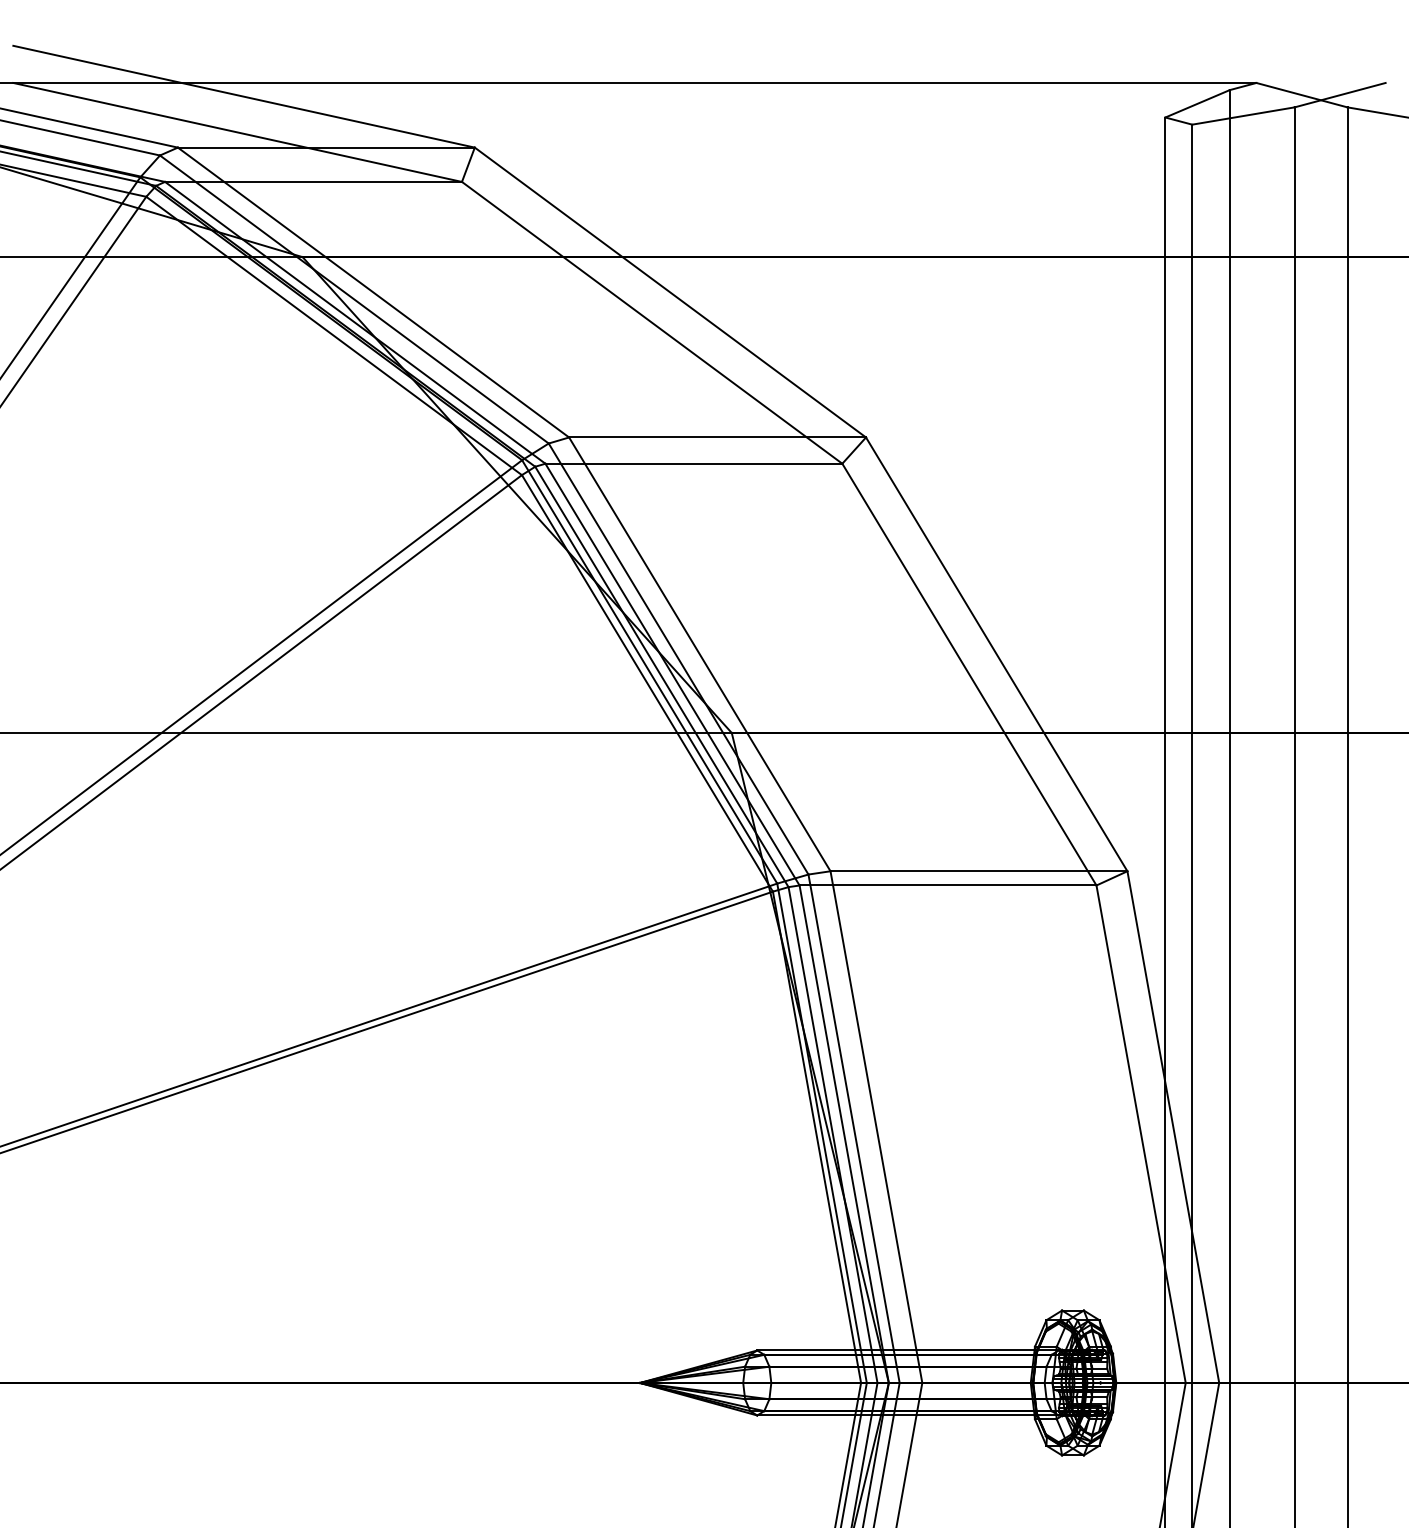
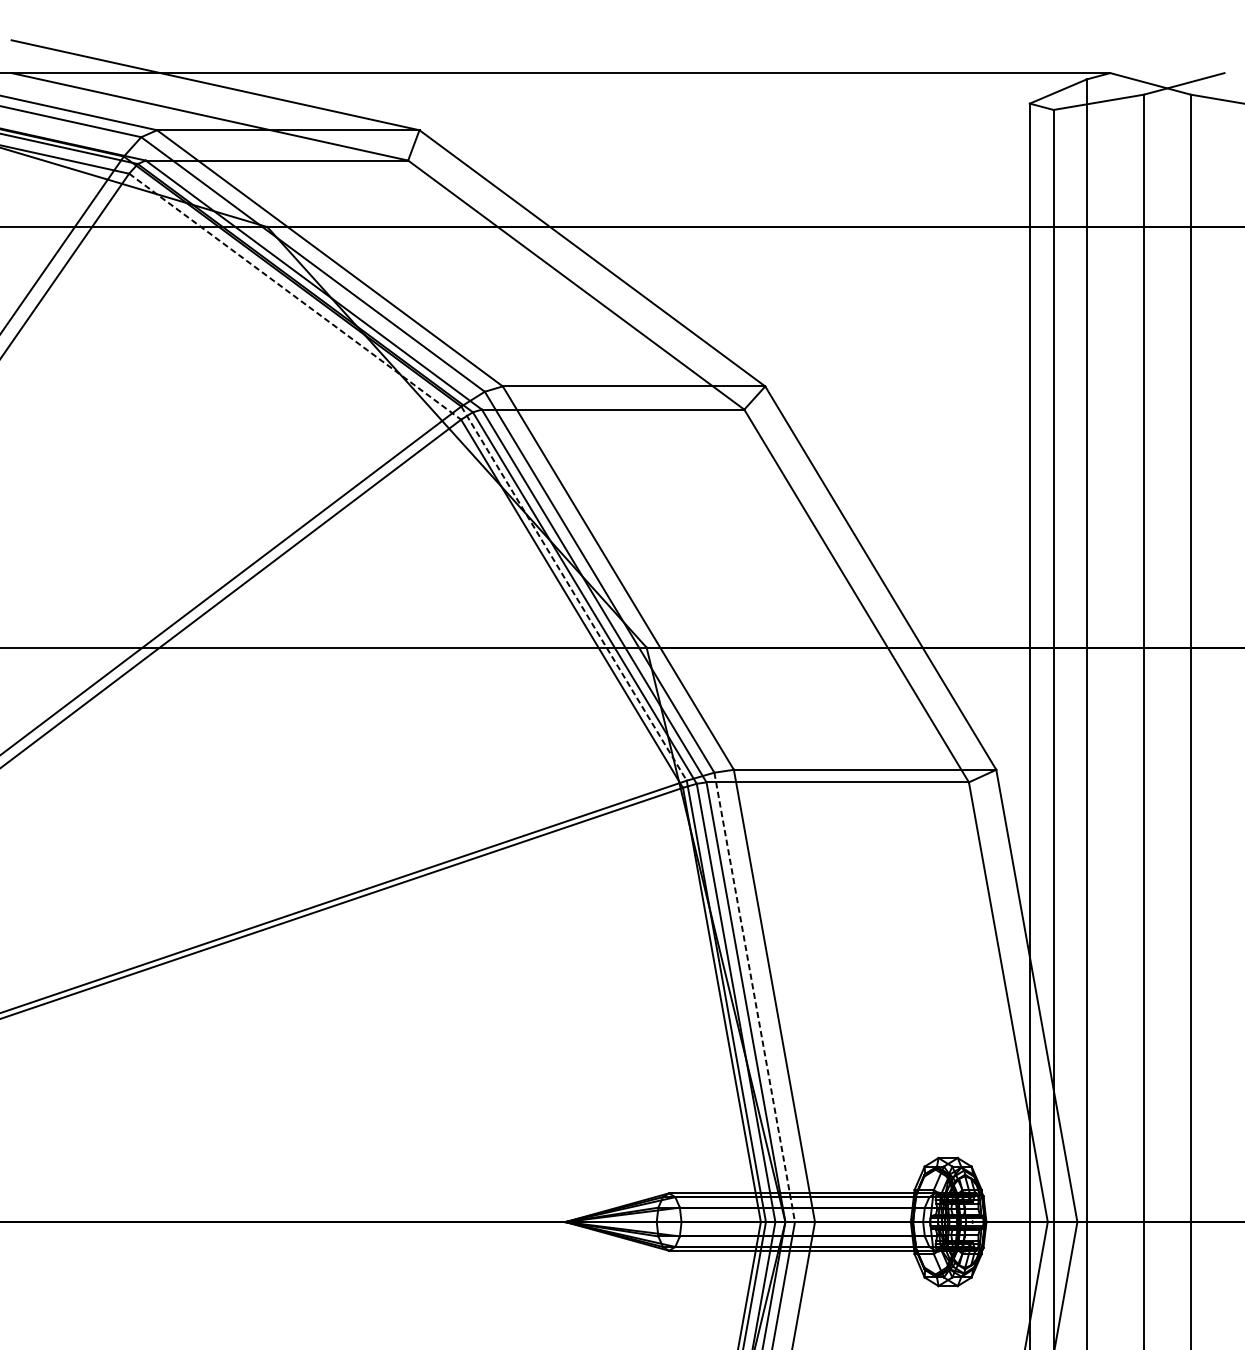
line: (334, 335) -> (295, 296), solid -> dashed
line: (649, 672) -> (573, 594), solid -> dashed
line: (854, 1129) -> (755, 998), solid -> dashed

